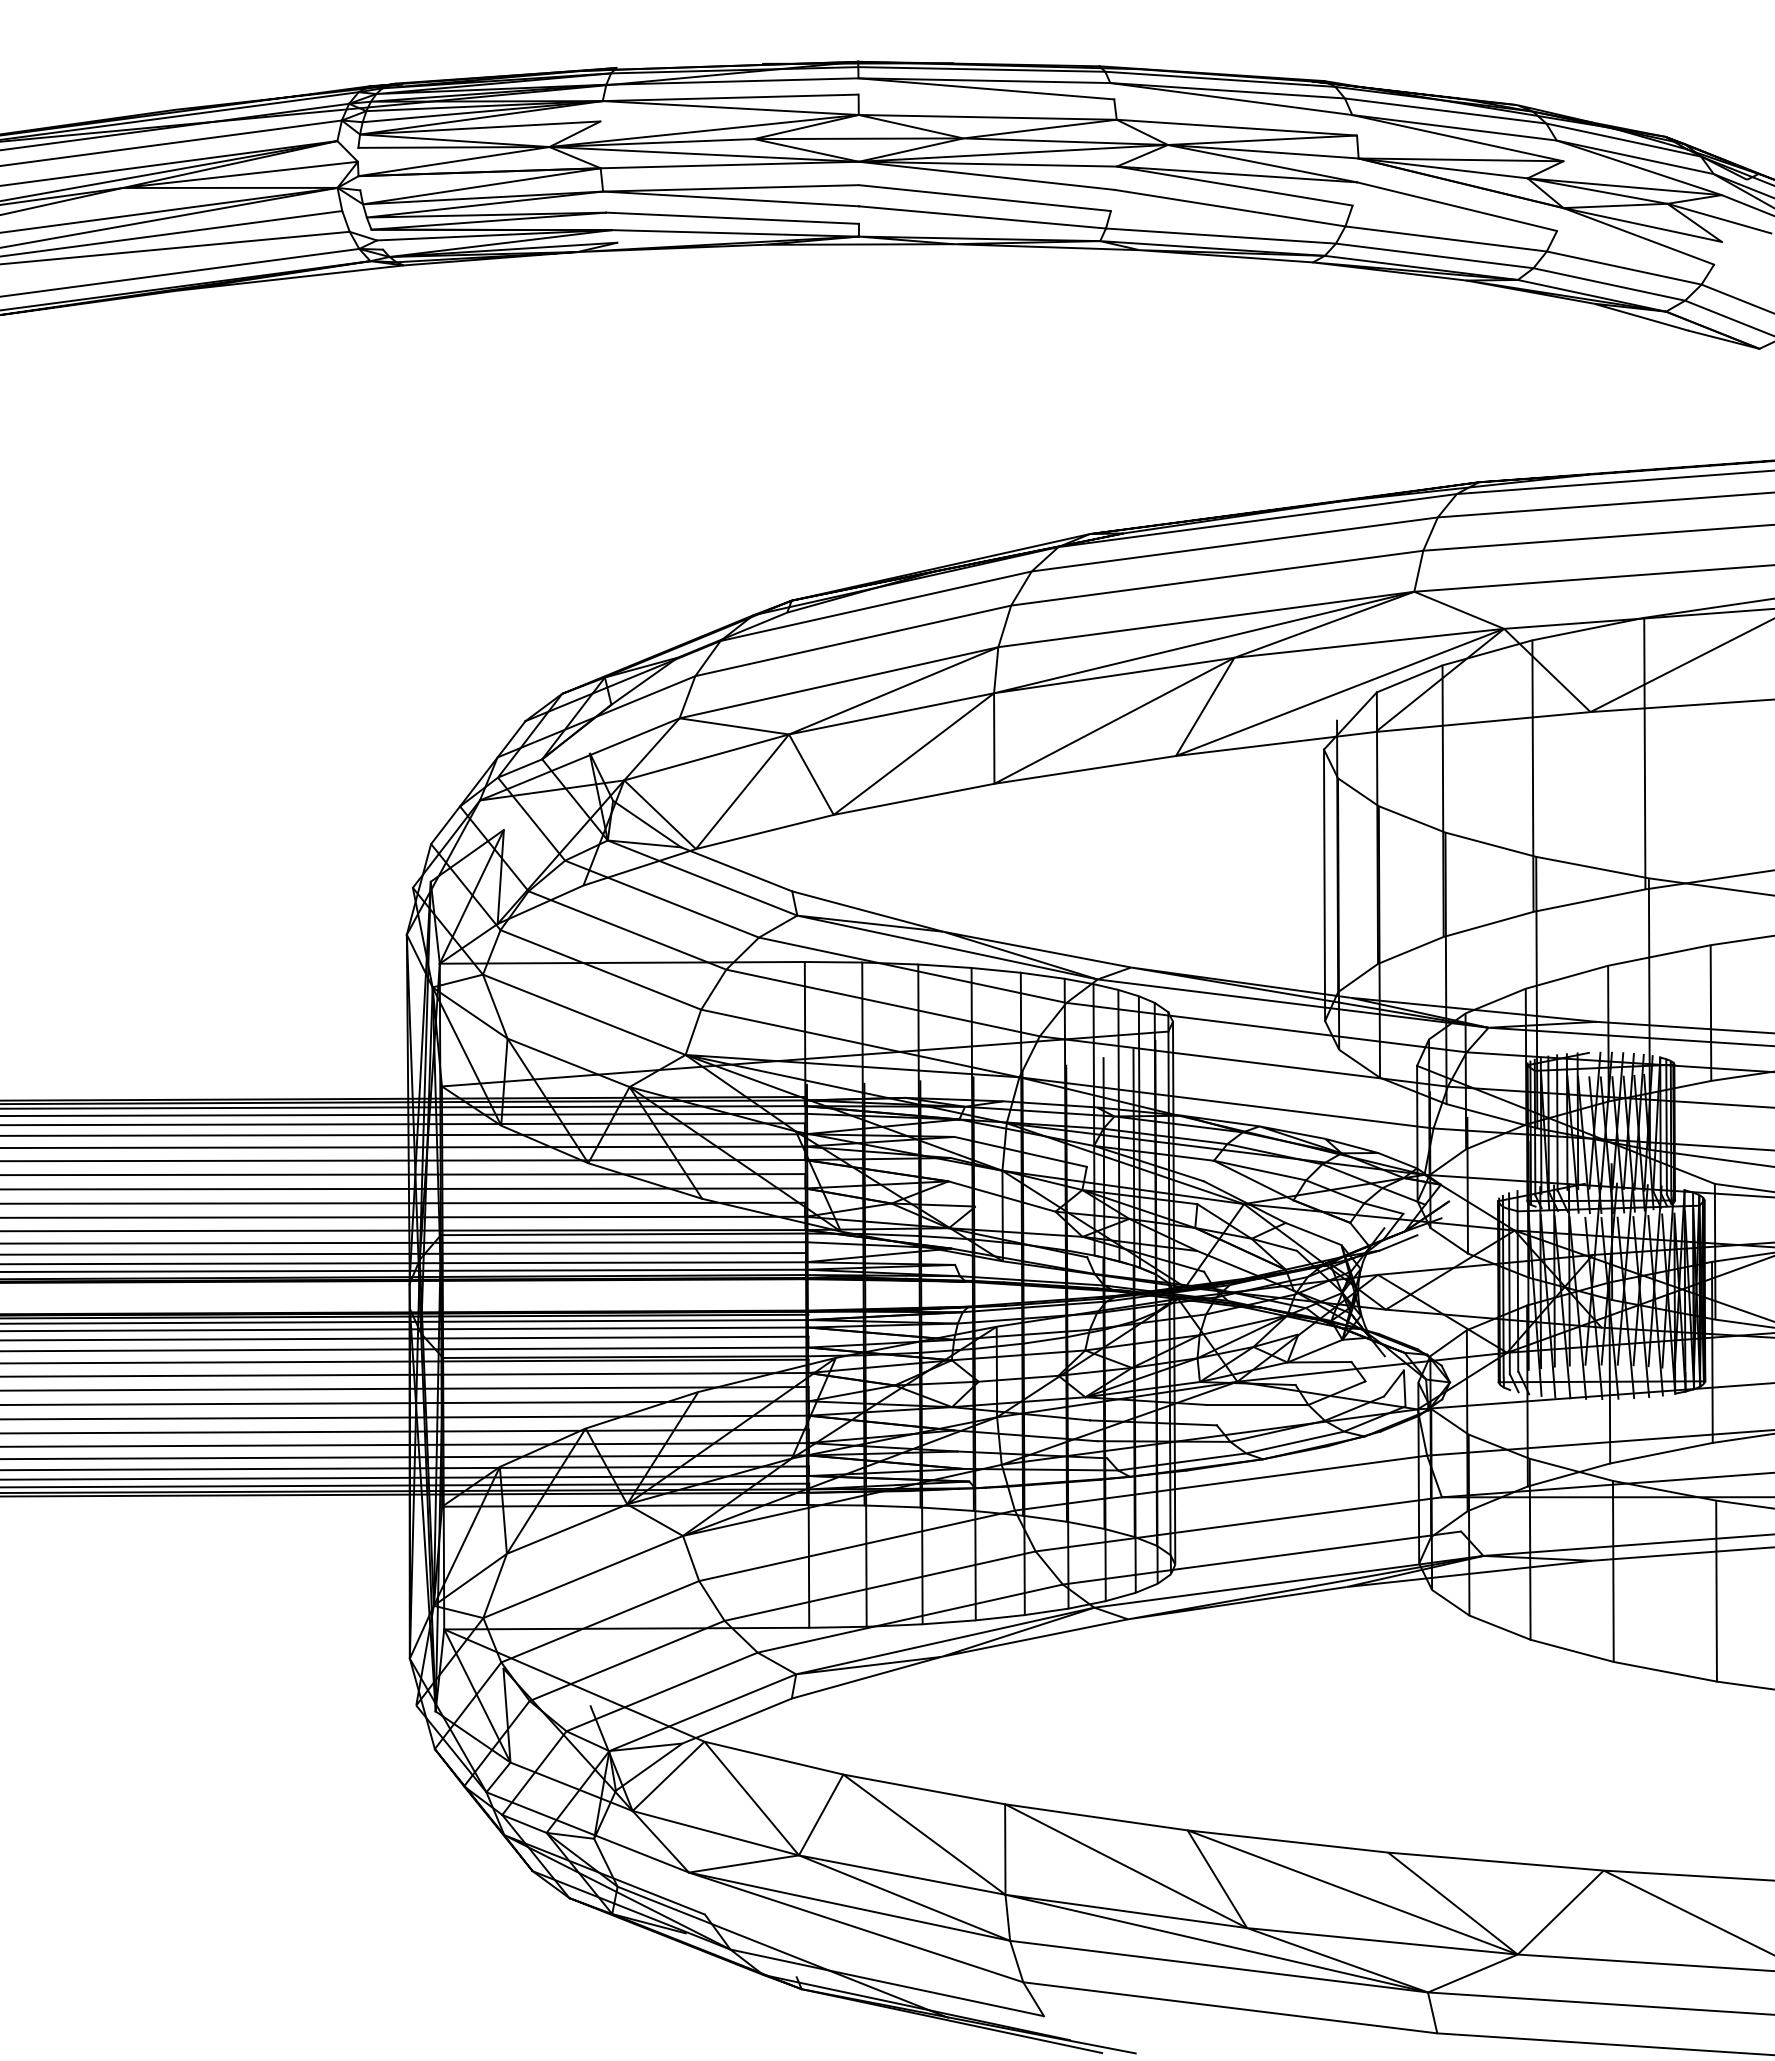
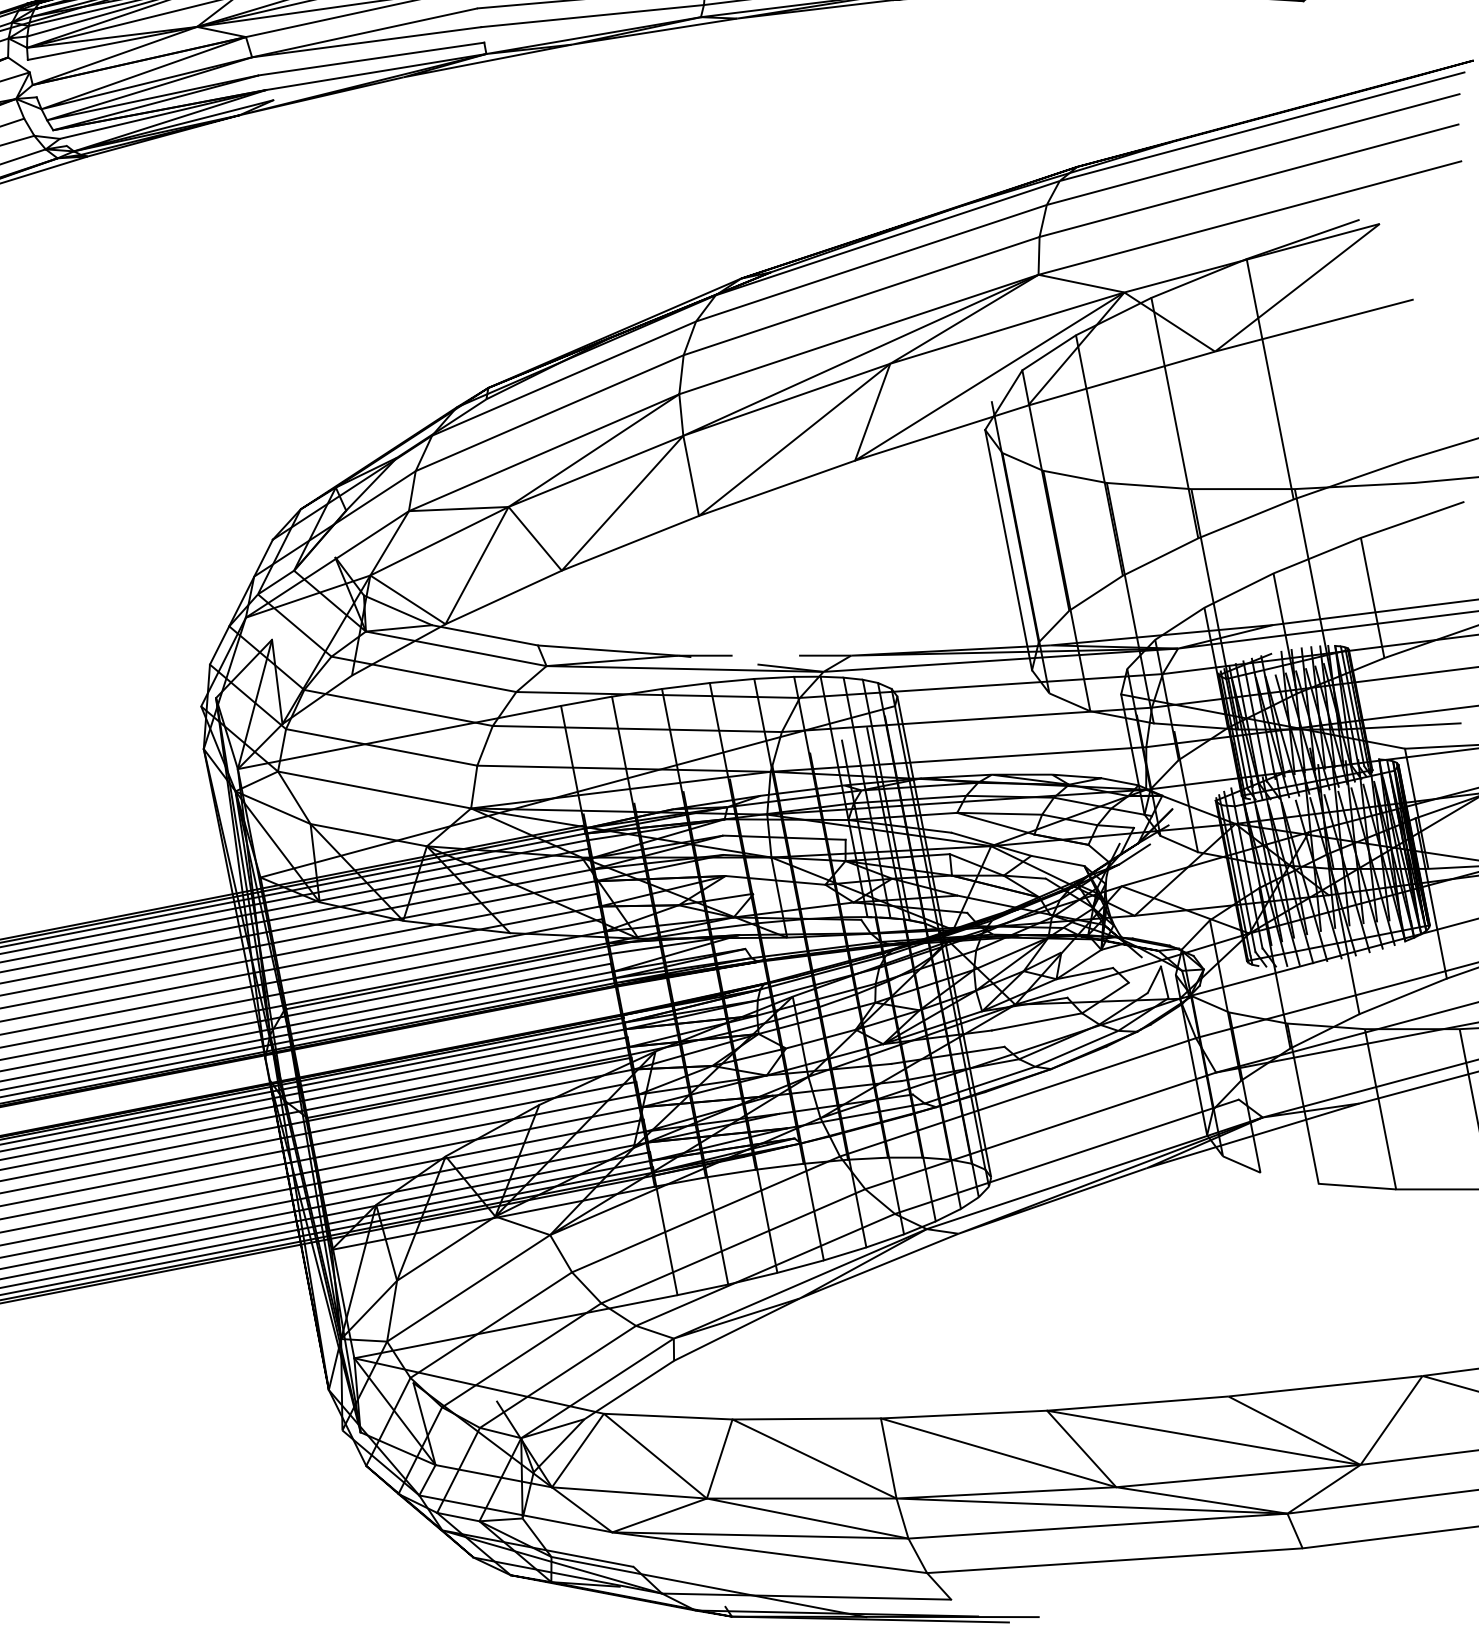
line: (958, 934) -> (692, 655), solid -> dashed
line: (1499, 1627) -> (1289, 1178), removed

